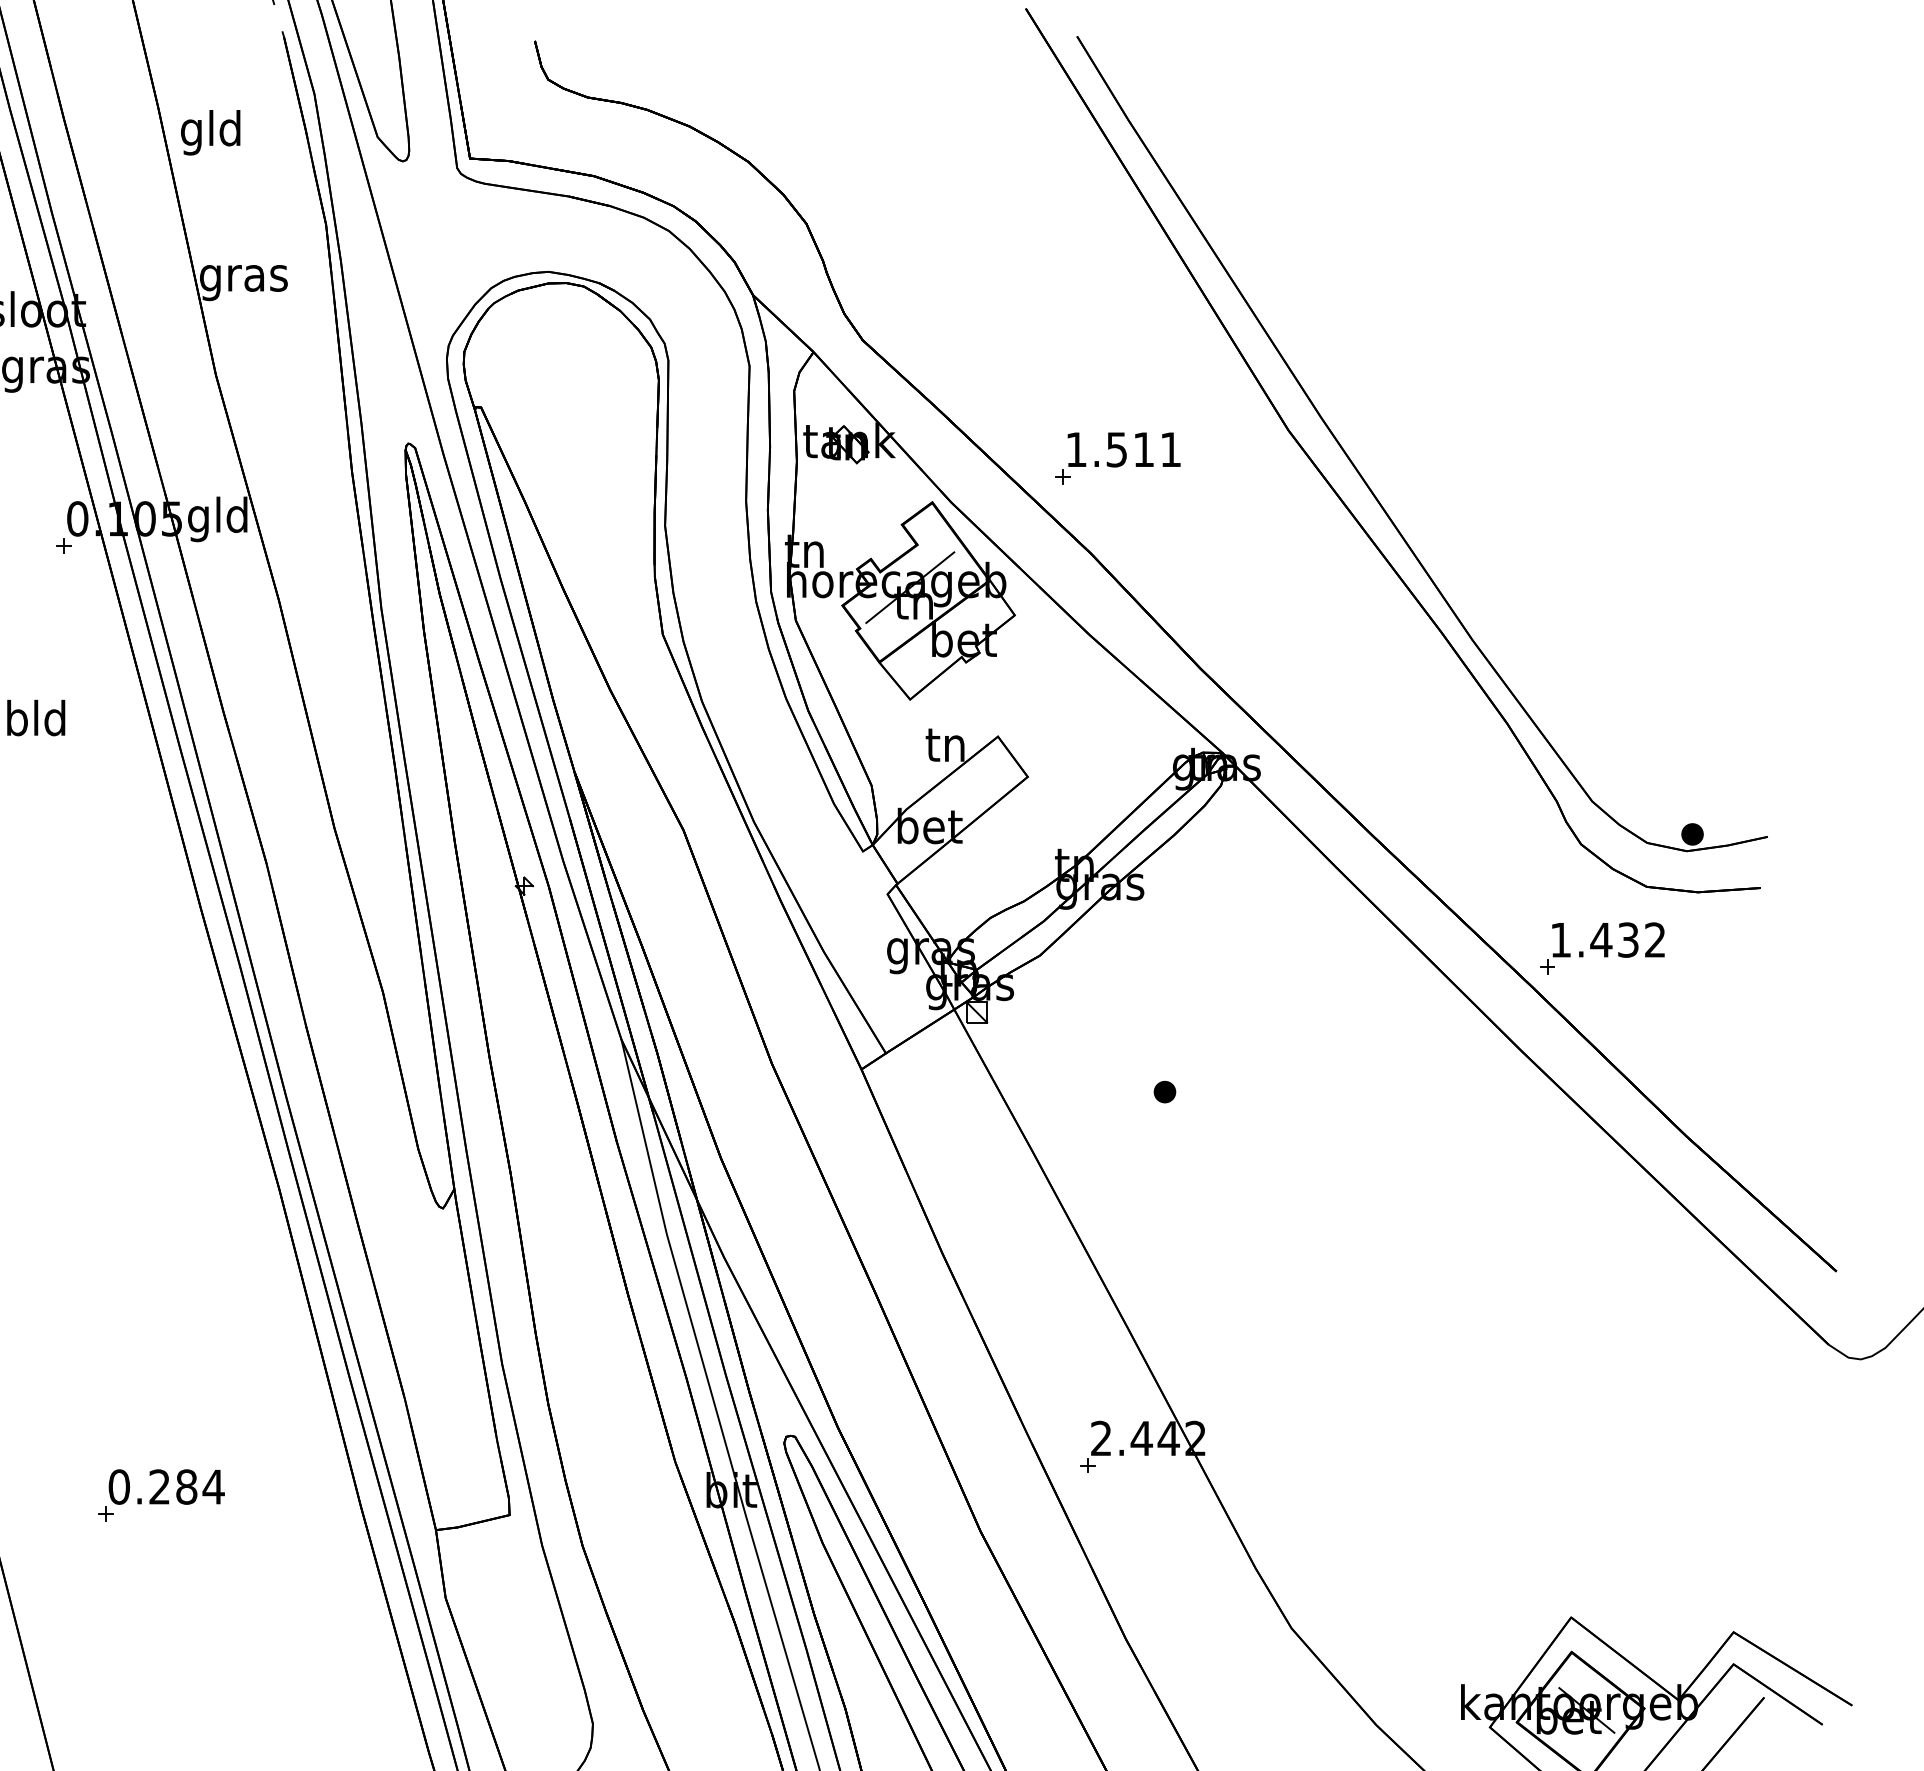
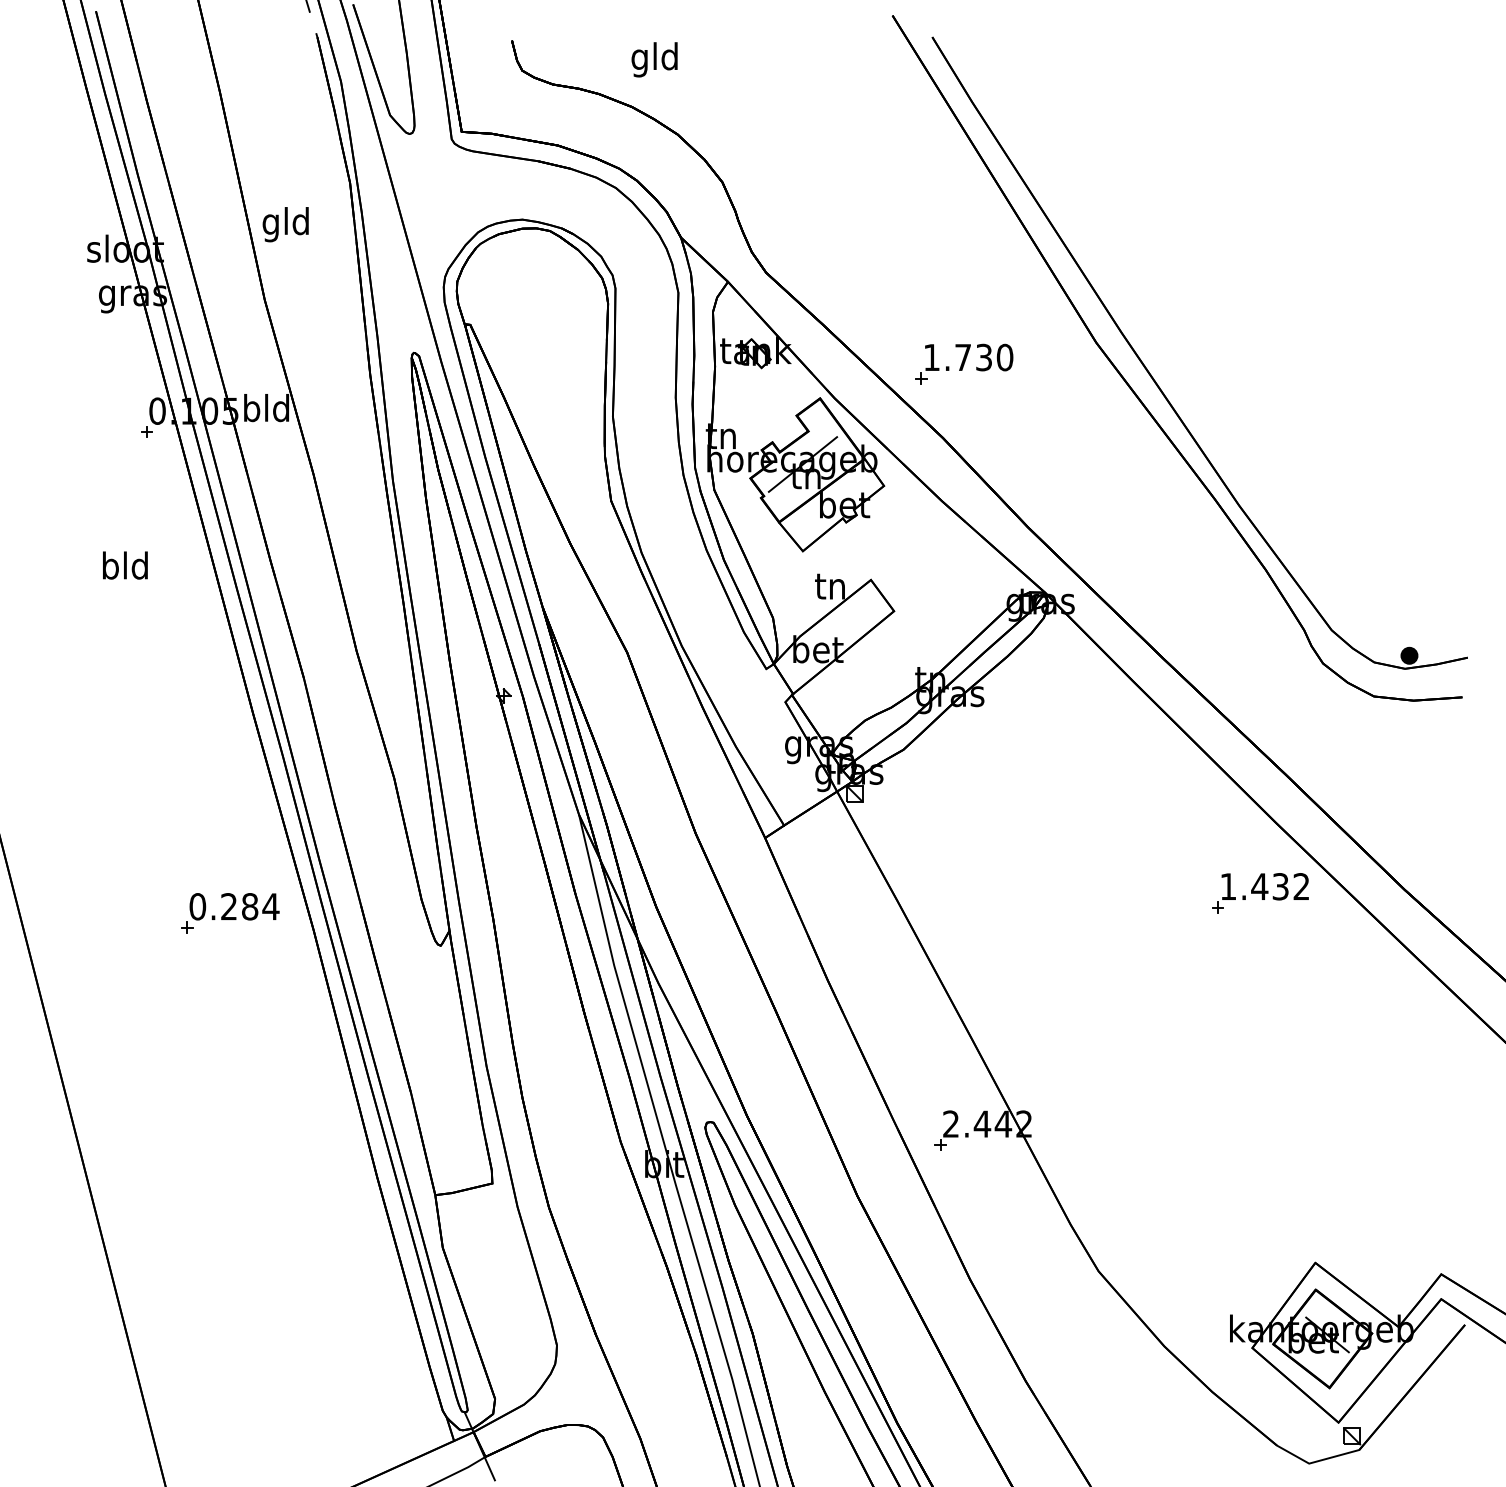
text: (210, 132) -> (654, 59), moved
text: (244, 278) -> (286, 224), gras -> gld
text: (1144, 449) -> (984, 357), 1.511 -> 1.730
text: (198, 519) -> (251, 411), gld -> bld
part: (1602, 948) -> (1260, 893), moved
part: (1165, 1092) -> (1000, 855), removed
part: (161, 1495) -> (230, 913), moved

